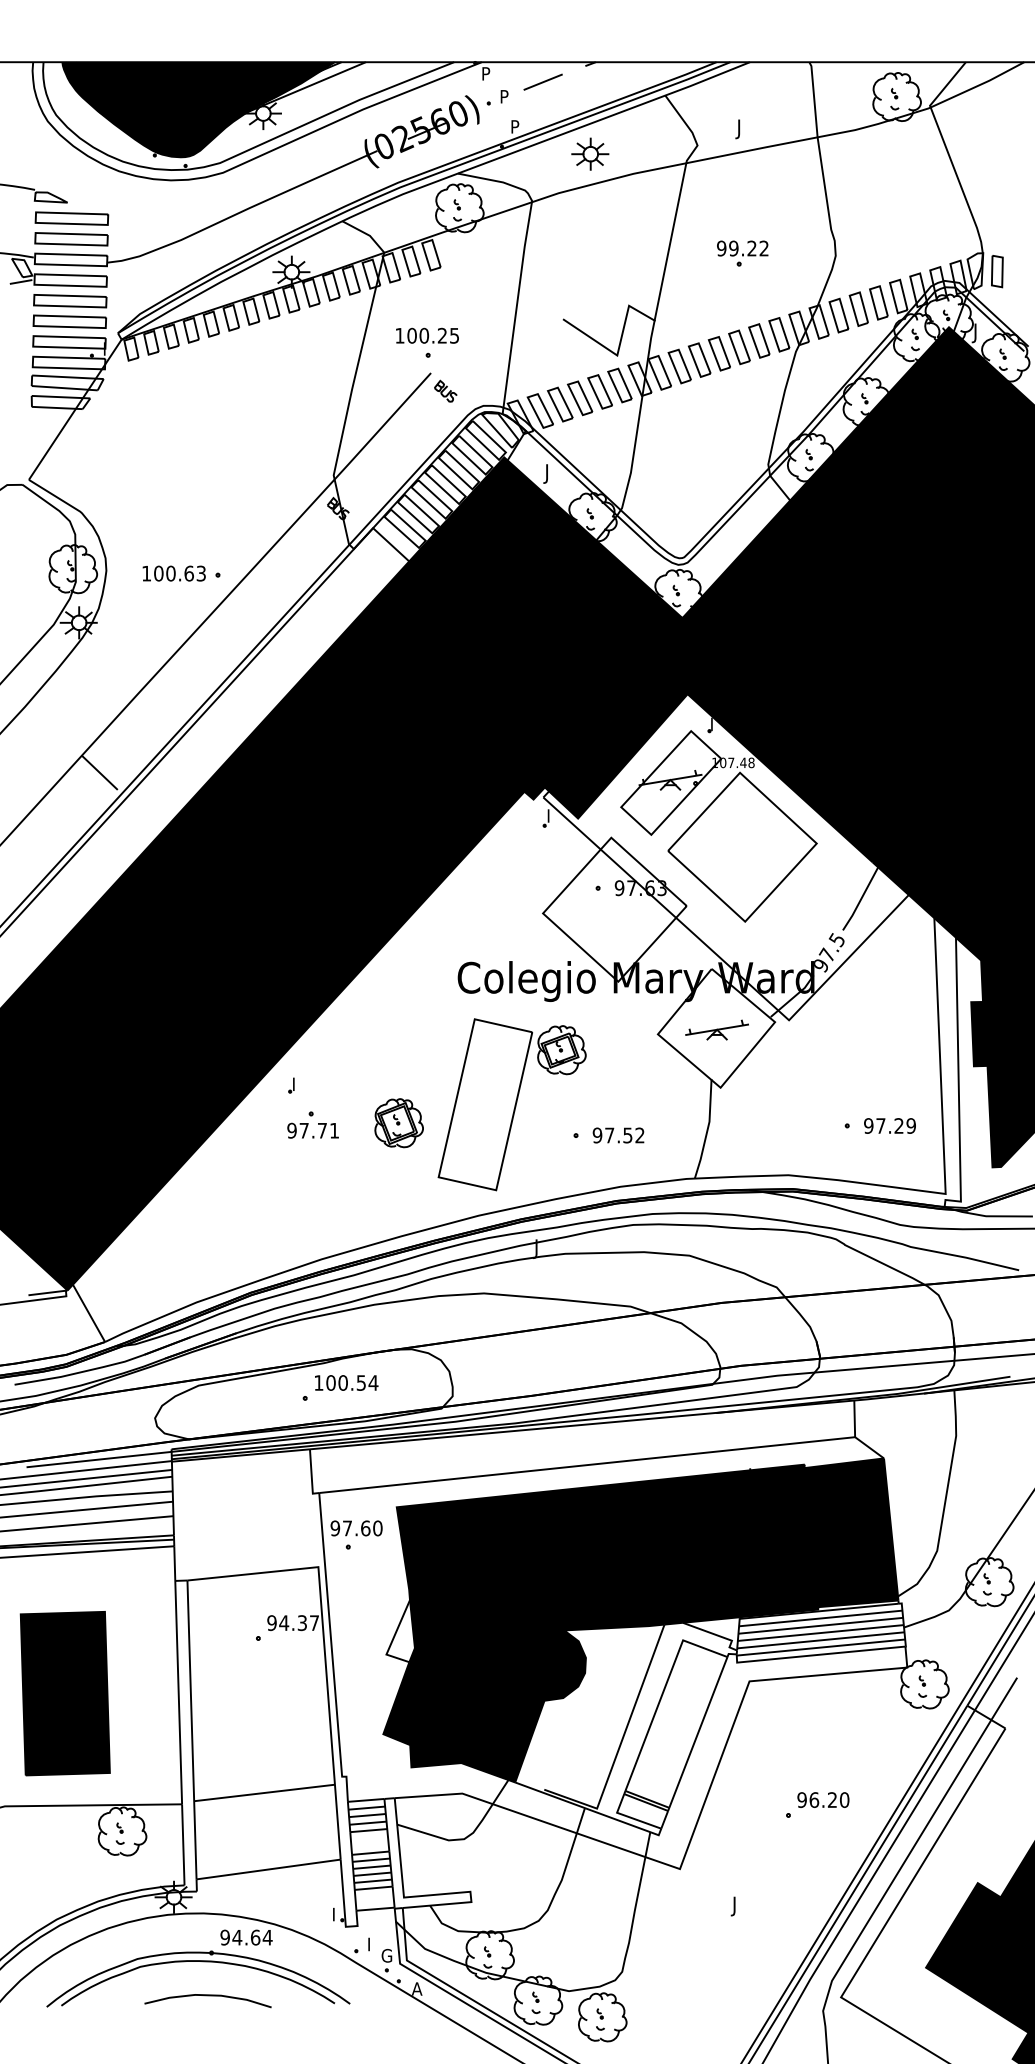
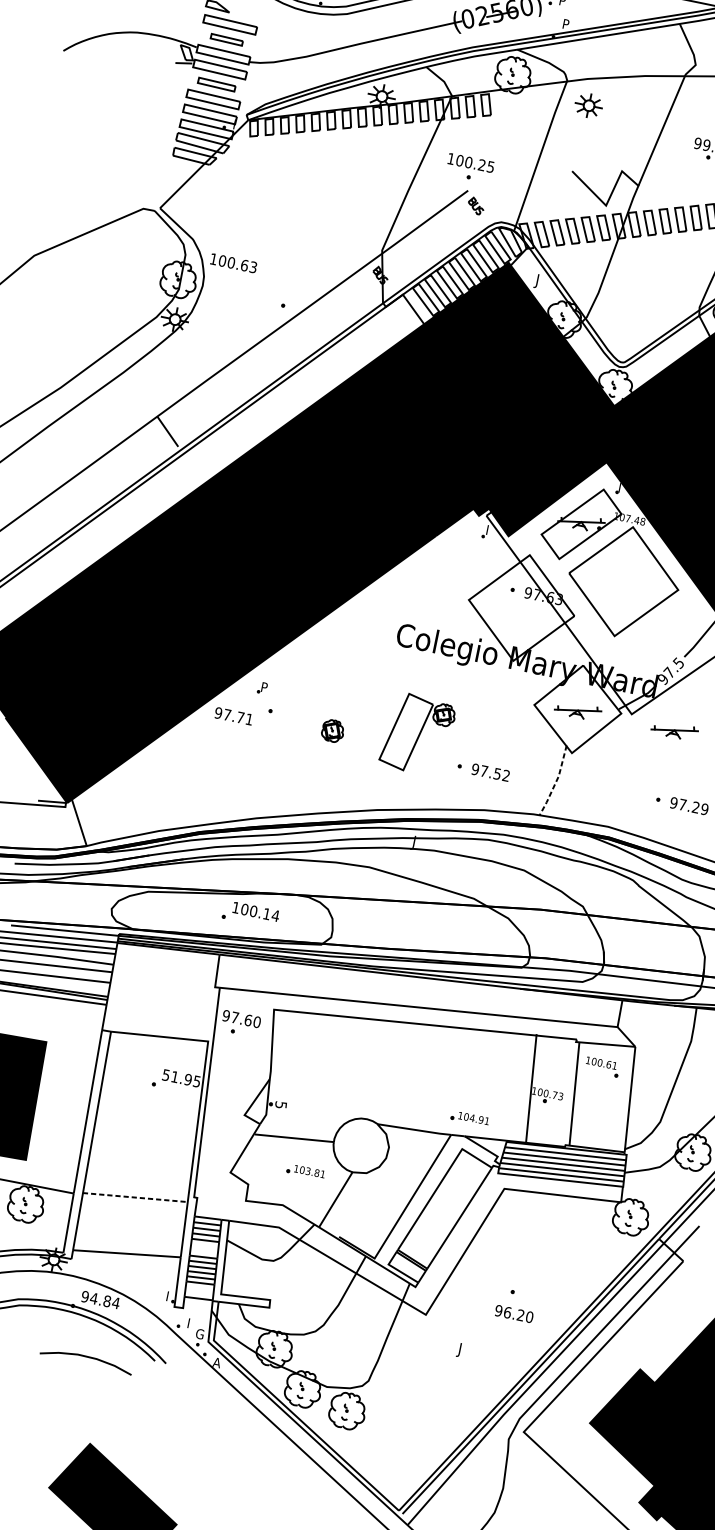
part: (590, 153) -> (589, 105), moved
part: (71, 239) -> (226, 39), size x0.6
part: (70, 301) -> (216, 84), size x0.7
text: (173, 573) -> (233, 263), moved
part: (849, 1029) -> (674, 730), added
text: (297, 1081) -> (265, 685), I -> P
part: (511, 1104) -> (417, 734), size x0.6
part: (398, 1123) -> (332, 731), size x0.6
line: (707, 1129) -> (556, 781), solid -> dashed
text: (312, 1130) -> (233, 716), moved
text: (360, 1382) -> (266, 913), 100.54 -> 100.14
fill: (640, 1620) -> (434, 1128), removed
text: (292, 1623) -> (180, 1078), 94.37 -> 51.95
line: (264, 1792) -> (135, 1197), solid -> dashed
text: (823, 1799) -> (514, 1313), moved
text: (255, 1937) -> (107, 1301), 94.64 -> 94.84
curve: (207, 1996) -> (86, 1357), moved

